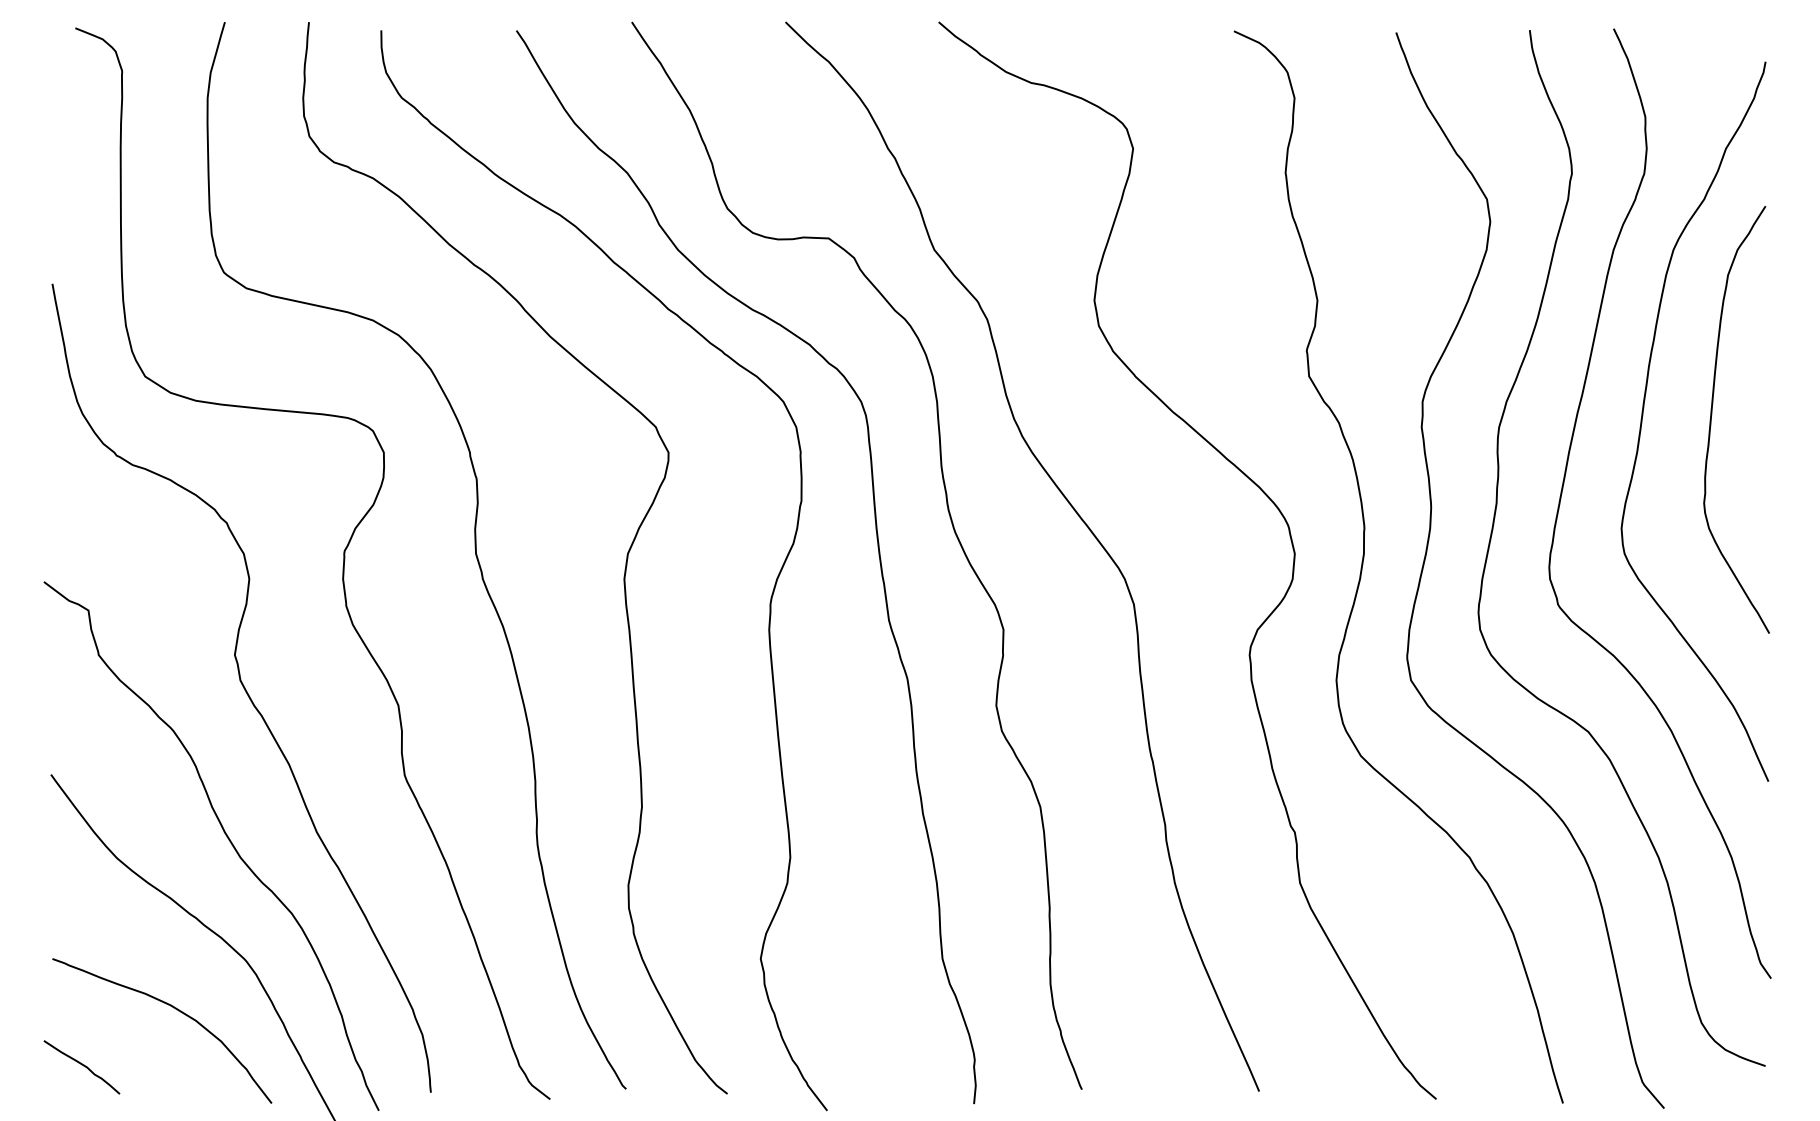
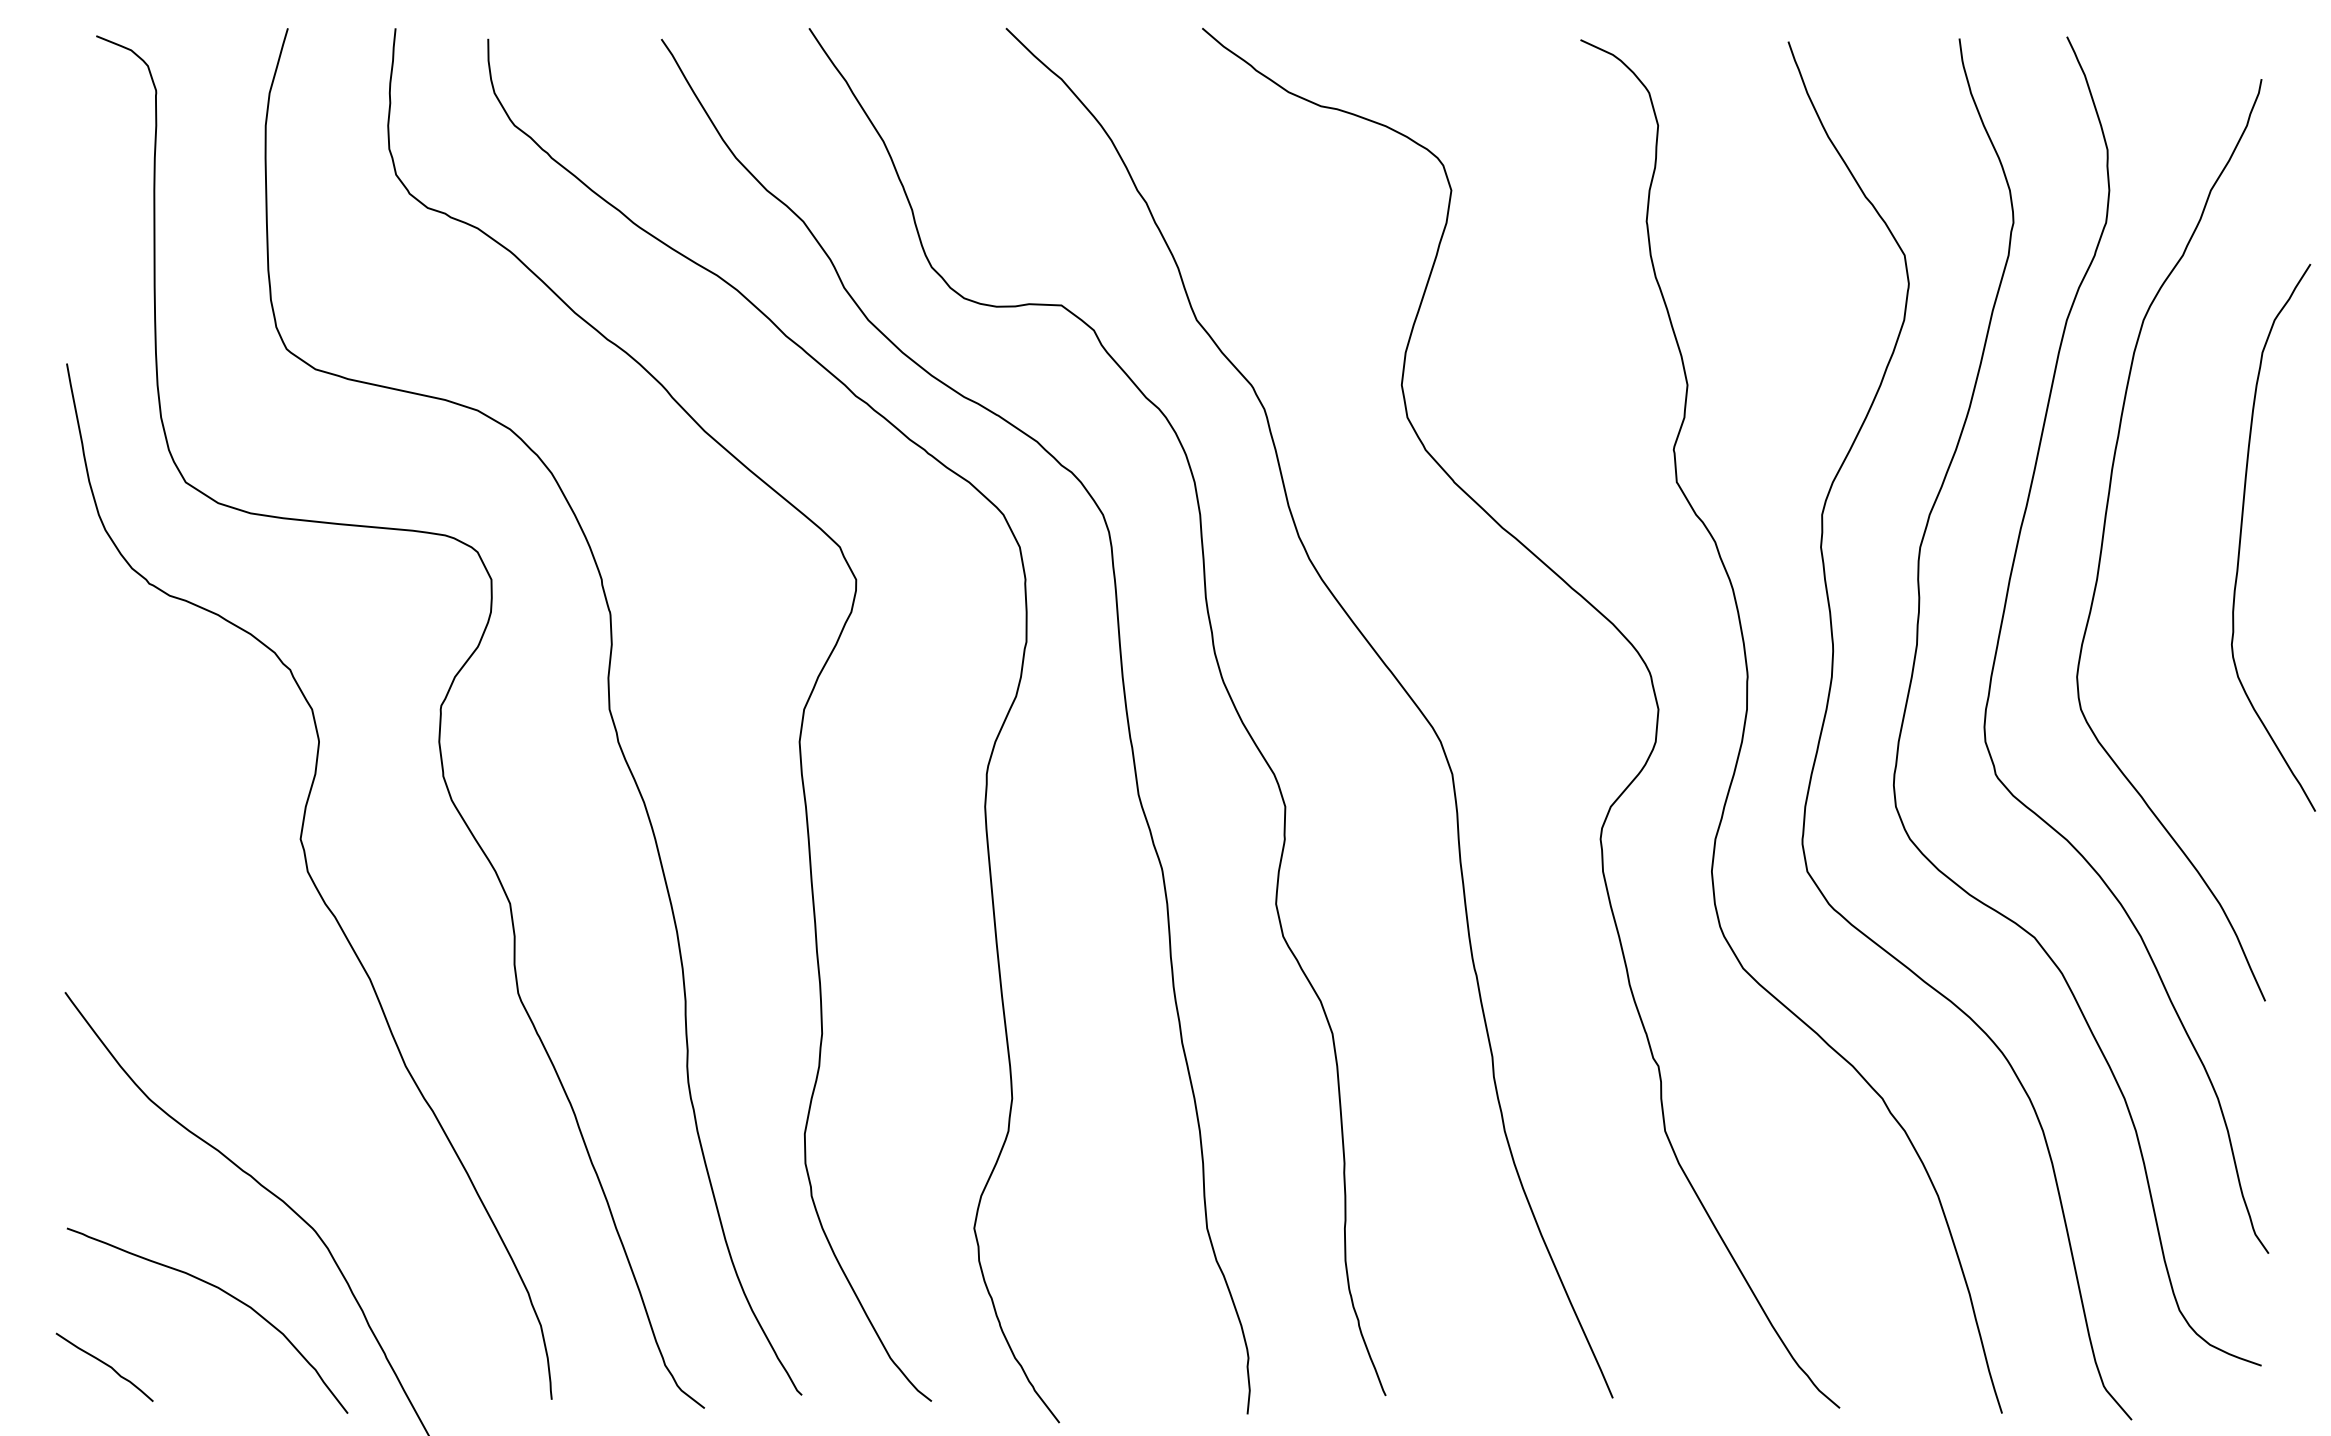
curve: (1711, 419) -> (2241, 537), moved
curve: (227, 838) -> (291, 1074), removed

